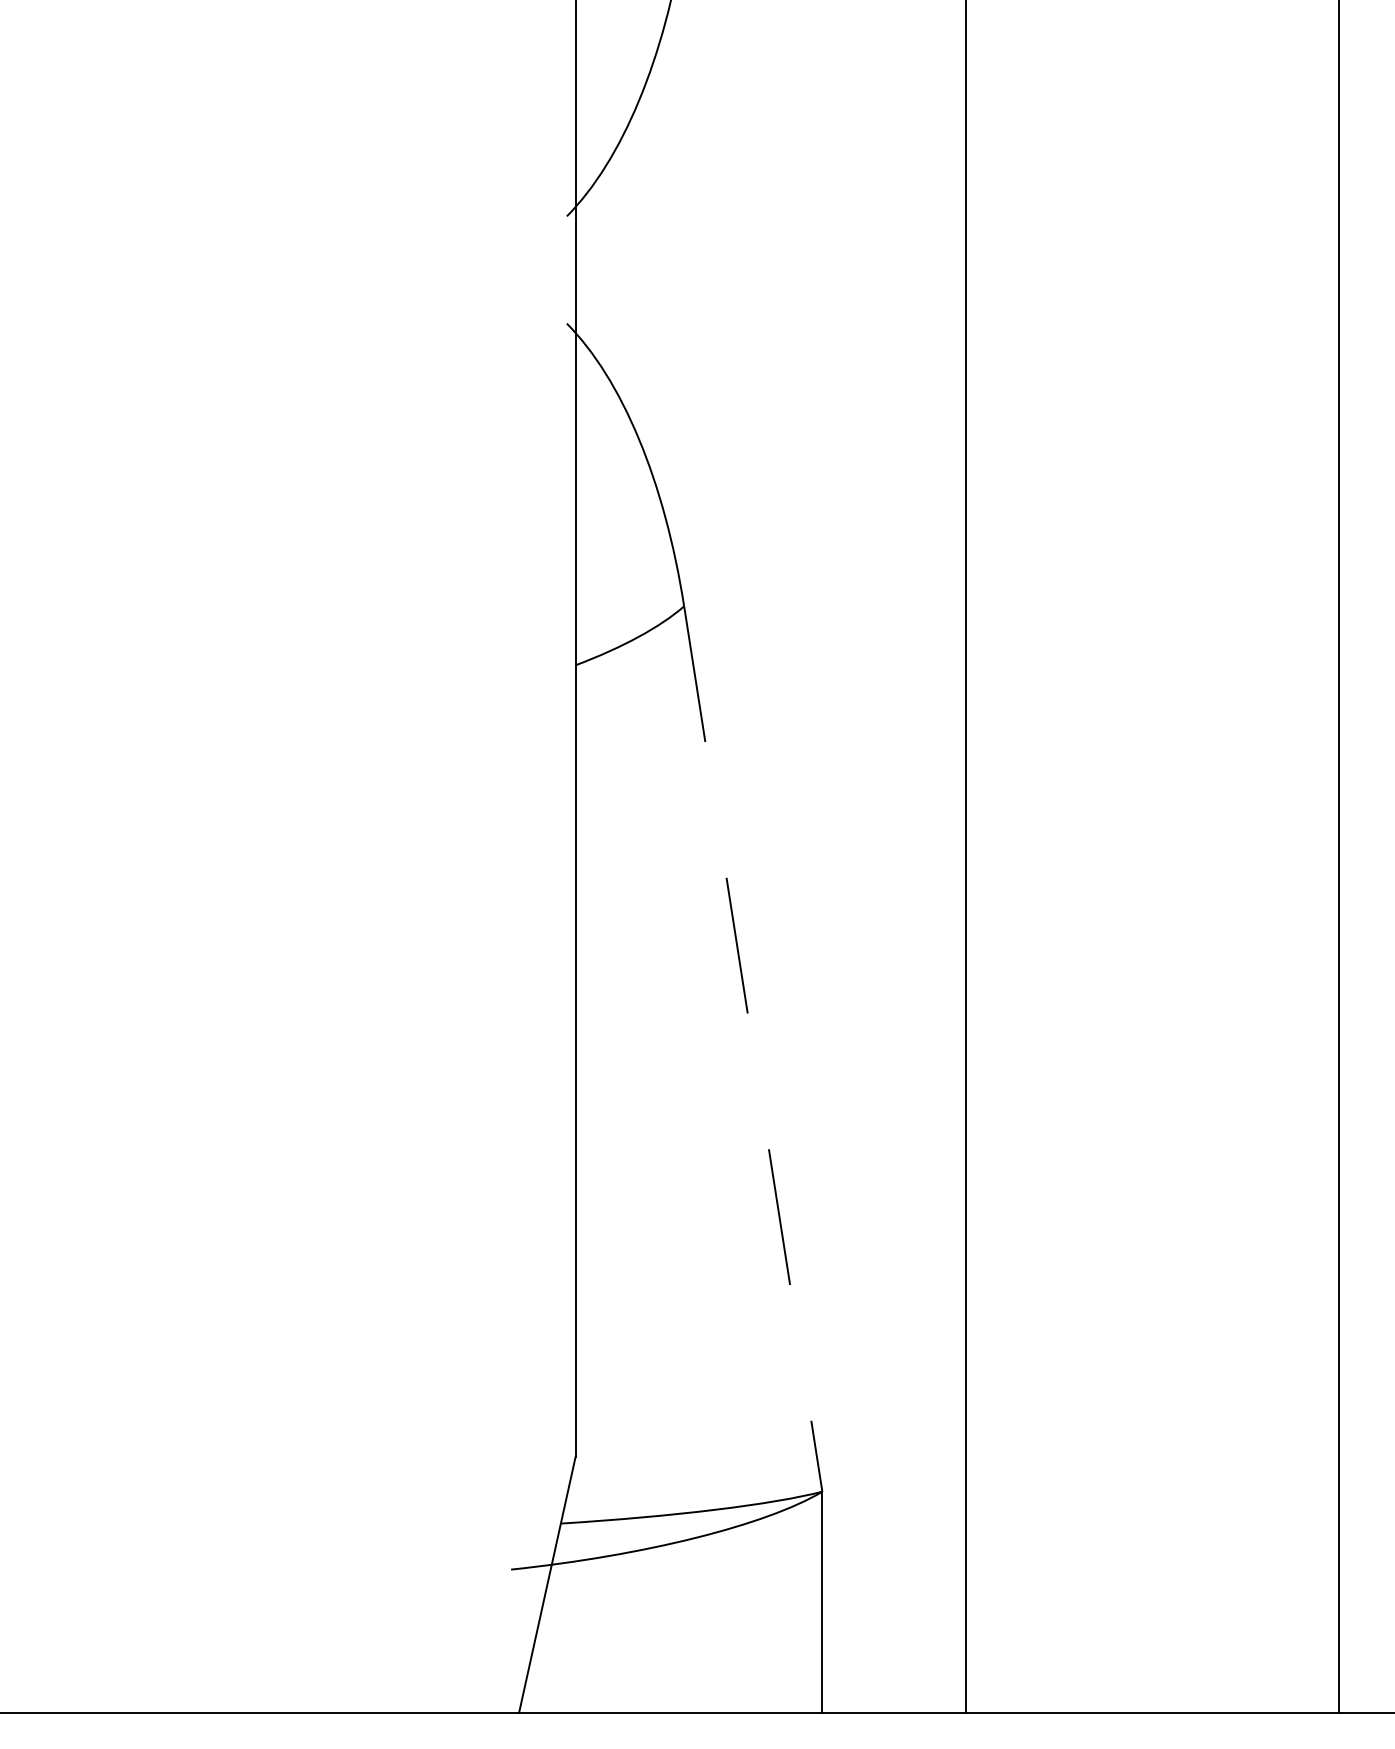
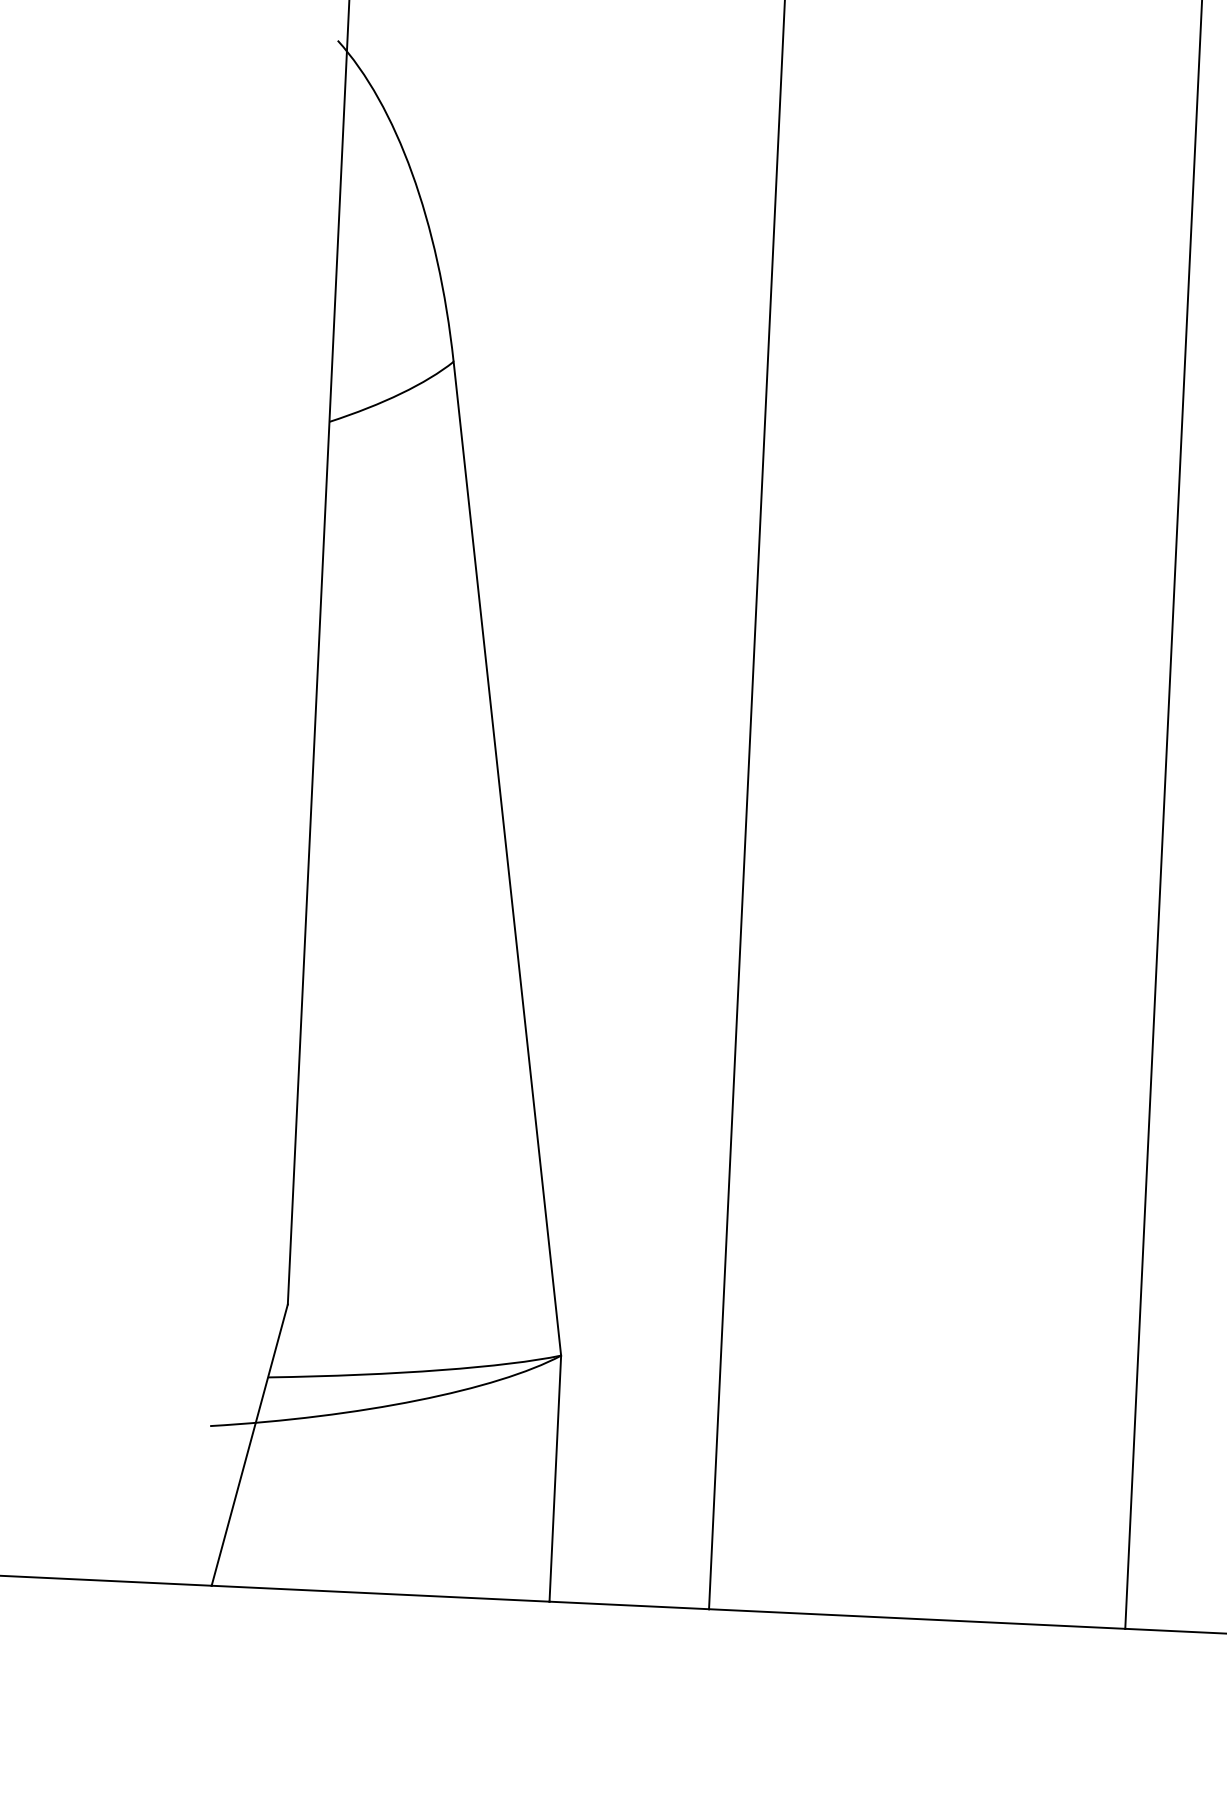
line: (753, 1049) -> (507, 859), dashed -> solid

